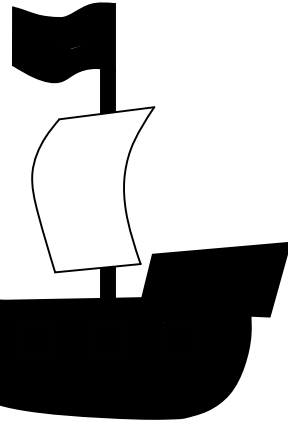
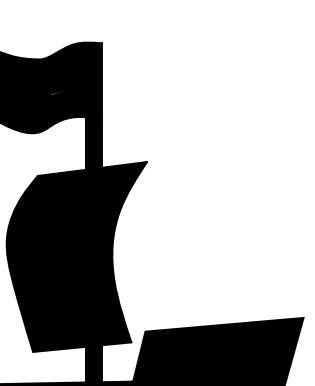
fill: (93, 189) -> (77, 256), added

